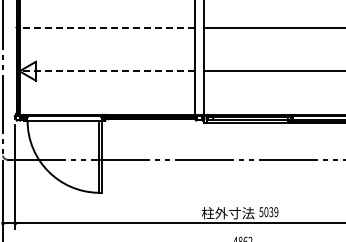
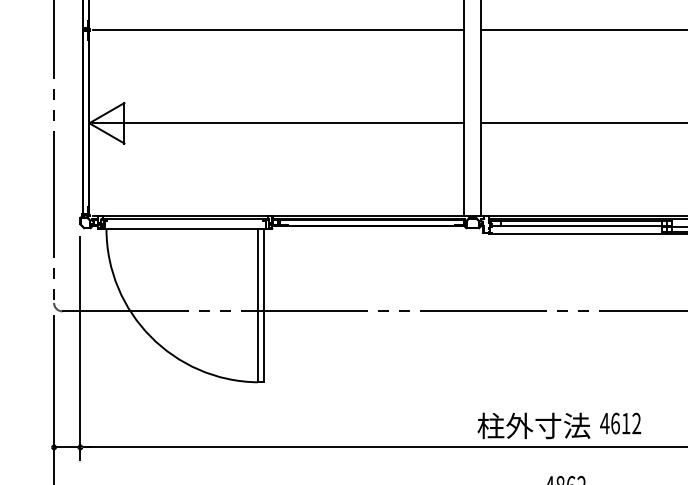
line: (107, 27) -> (276, 29), dashed -> solid
line: (107, 71) -> (276, 123), dashed -> solid
text: (268, 212) -> (619, 424), 5039 -> 4612

